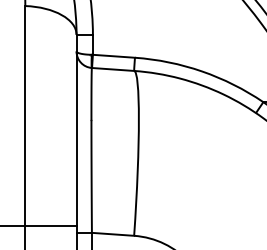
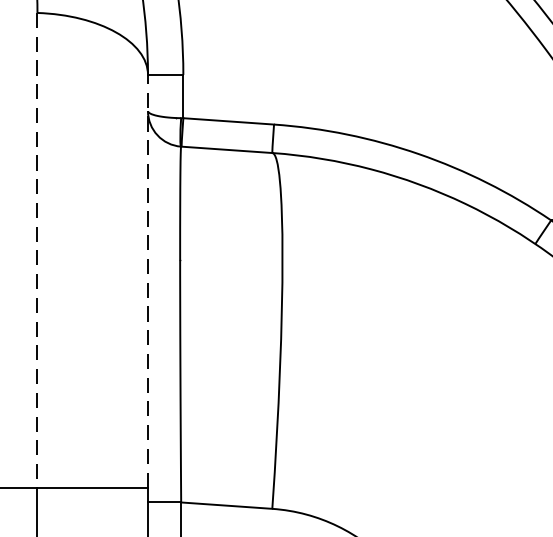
line: (25, 116) -> (37, 251), solid -> dashed
line: (76, 130) -> (147, 281), solid -> dashed

